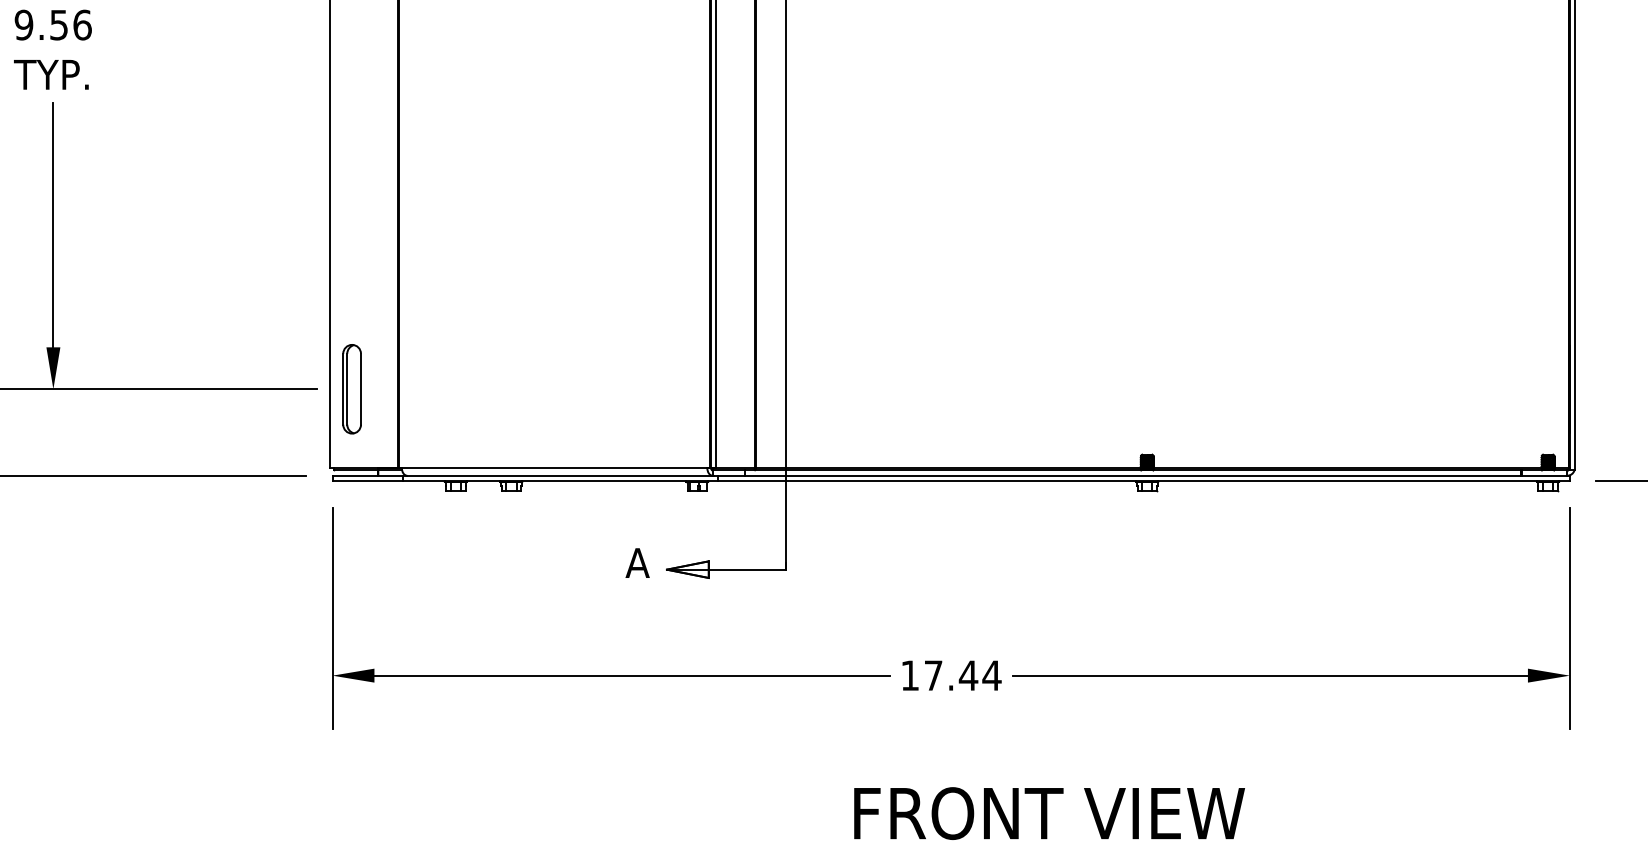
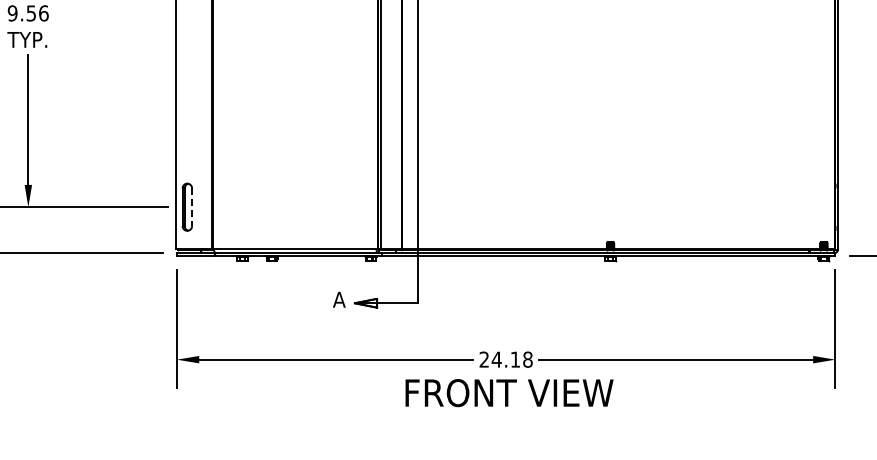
line: (361, 389) -> (192, 207), solid -> dashed
text: (951, 675) -> (506, 359), 17.44 -> 24.18
text: (1049, 814) -> (509, 393), moved

